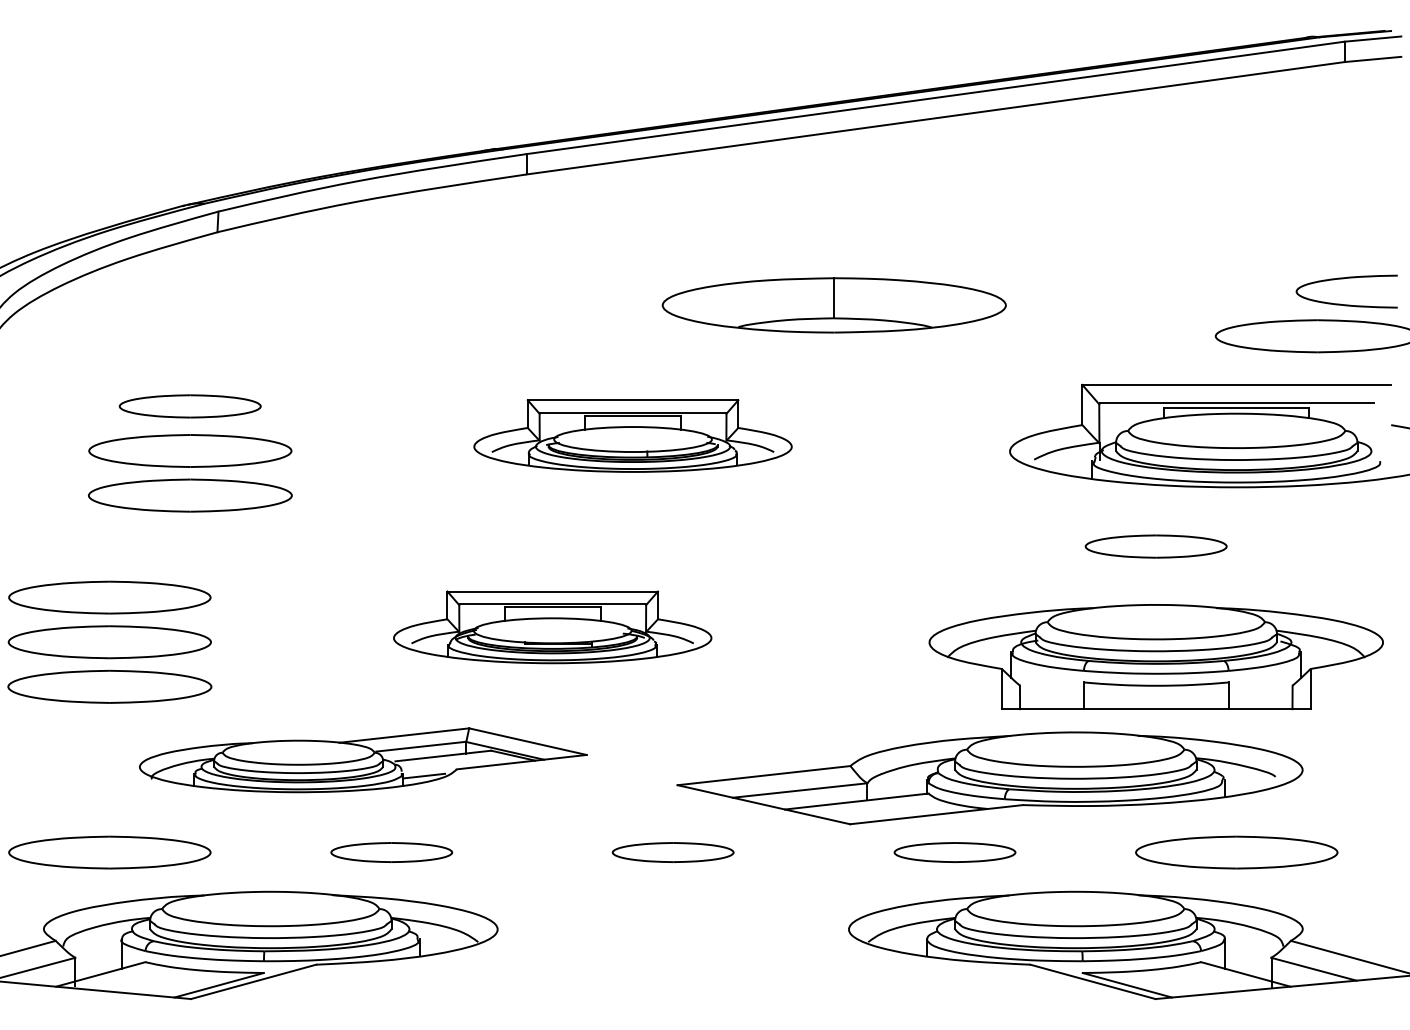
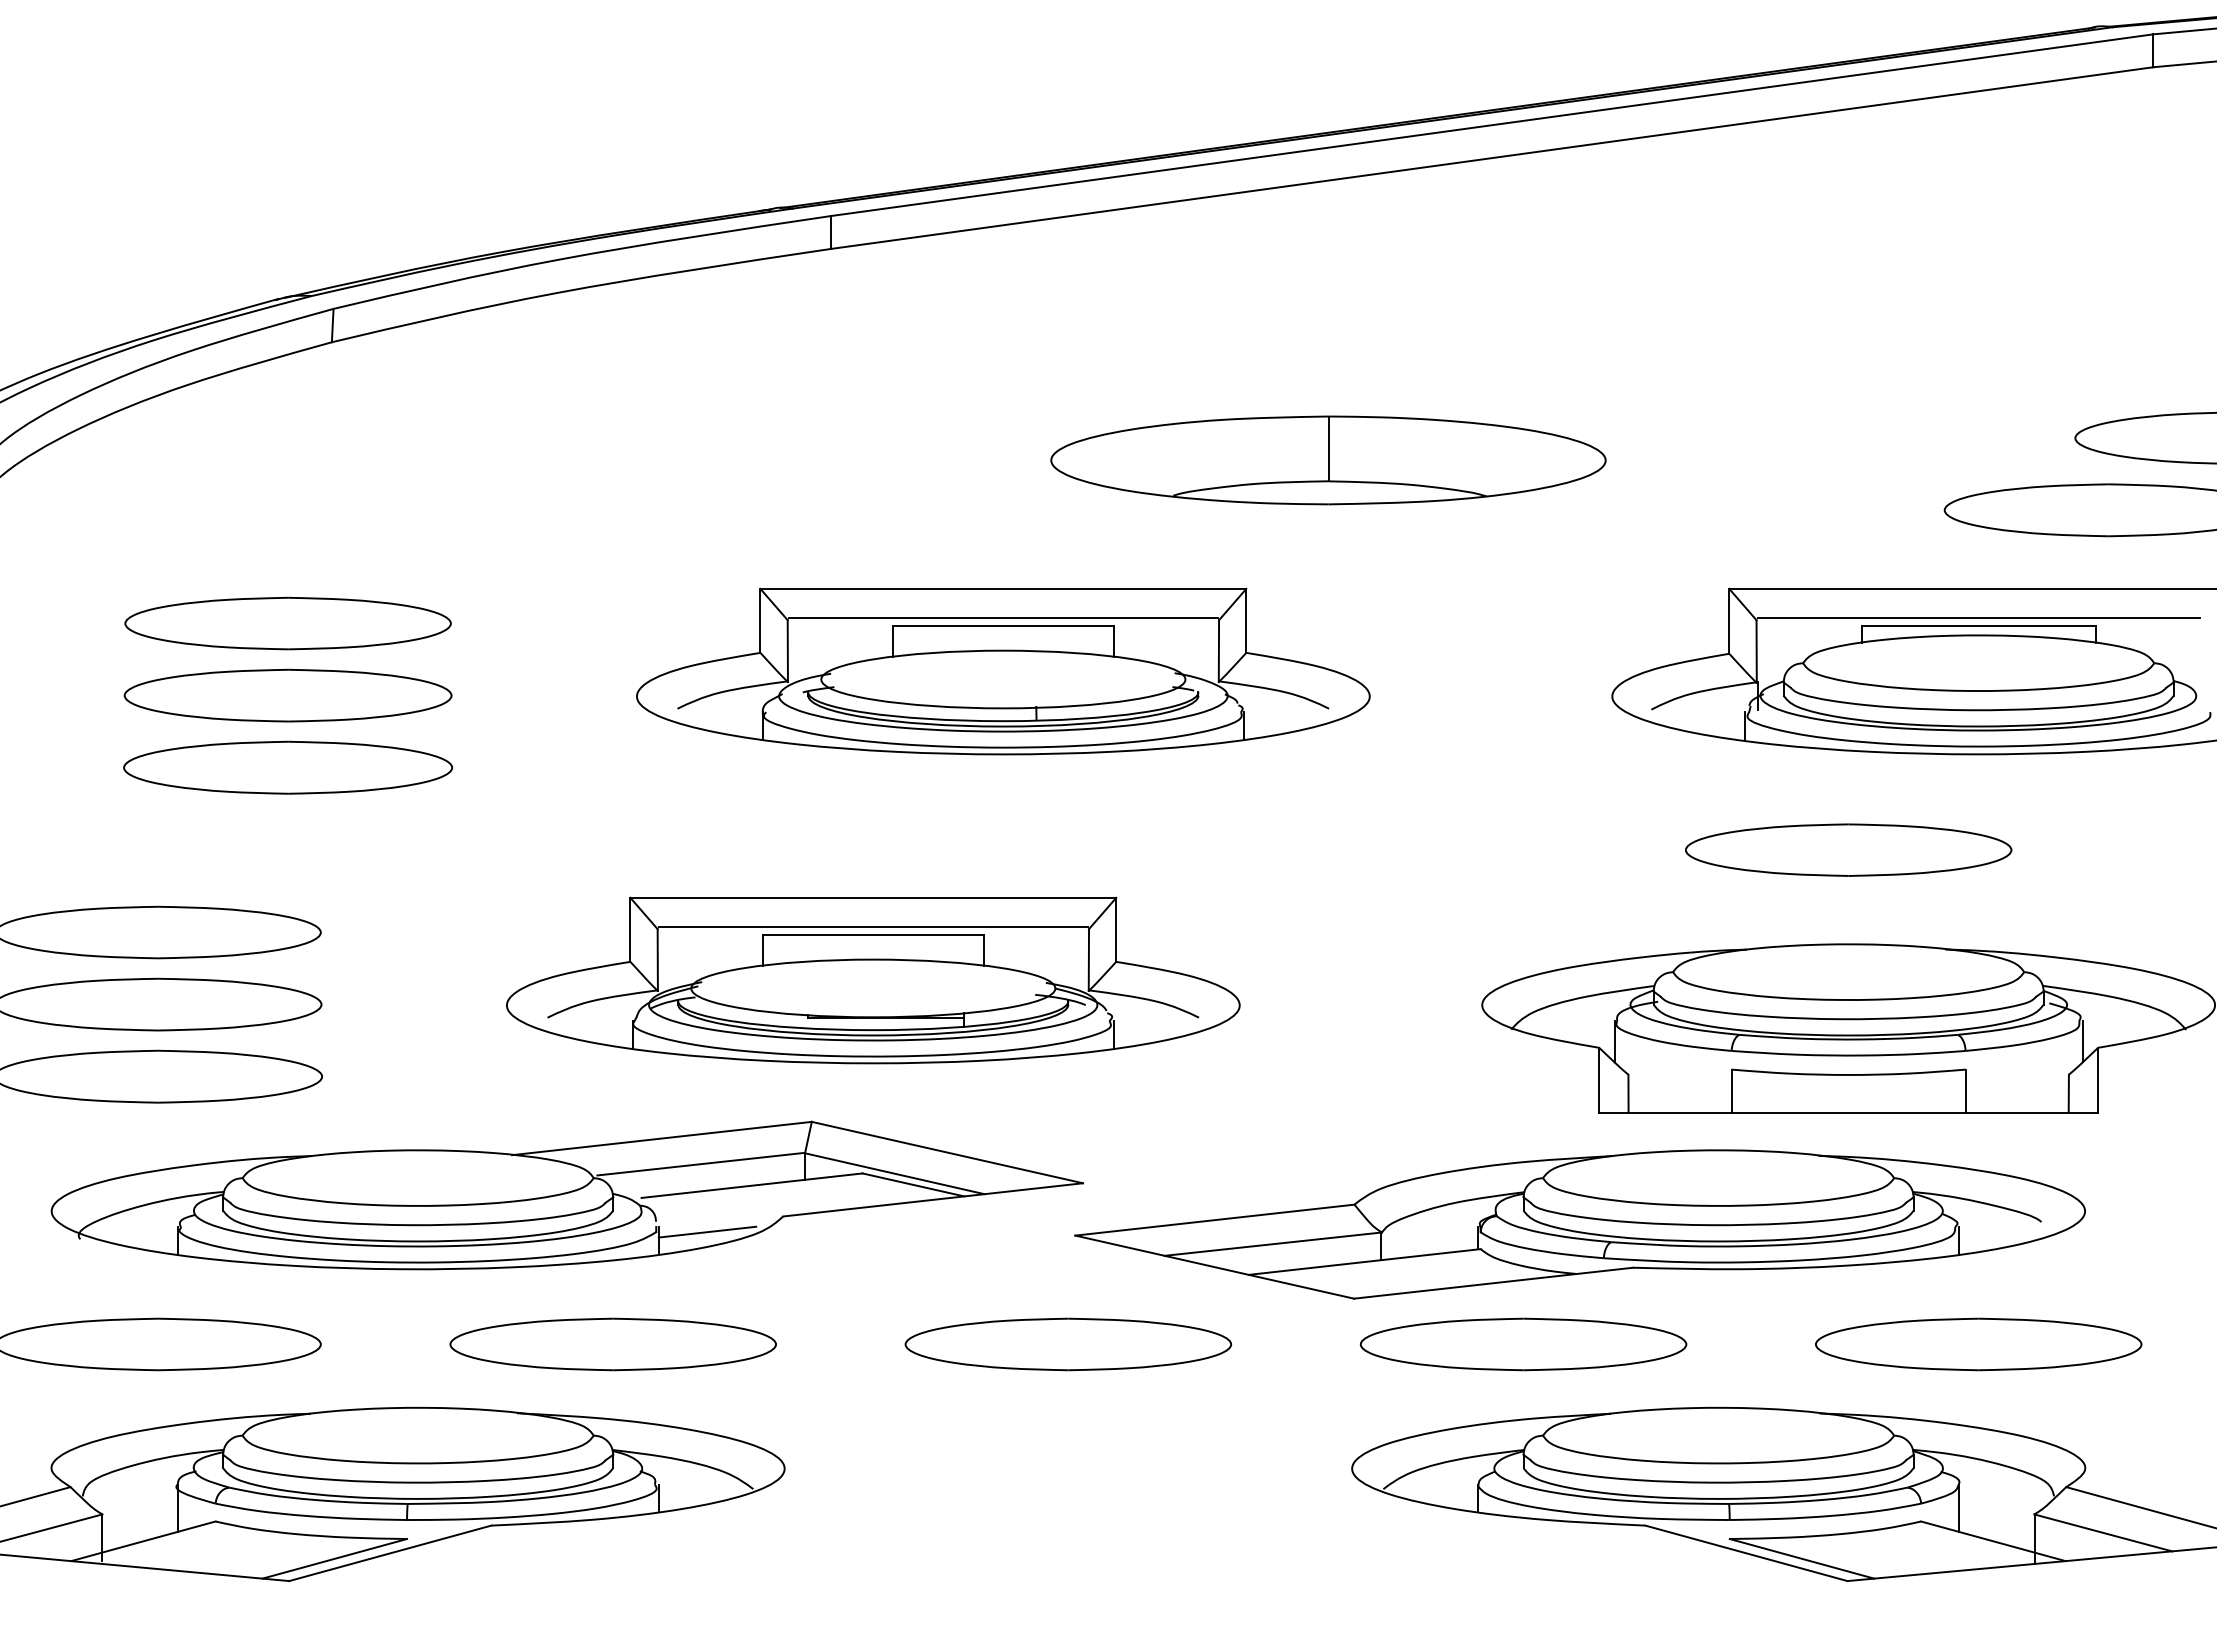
part: (189, 406) -> (286, 623), size x1.43
part: (632, 435) -> (1002, 670), size x1.43
part: (1155, 546) -> (1847, 849), size x1.43
part: (552, 627) -> (873, 980), size x1.43
part: (363, 759) -> (567, 1194), size x1.43
part: (391, 852) -> (613, 1344), size x1.67
part: (672, 852) -> (1067, 1344), size x1.67
part: (954, 852) -> (1522, 1344), size x1.67

